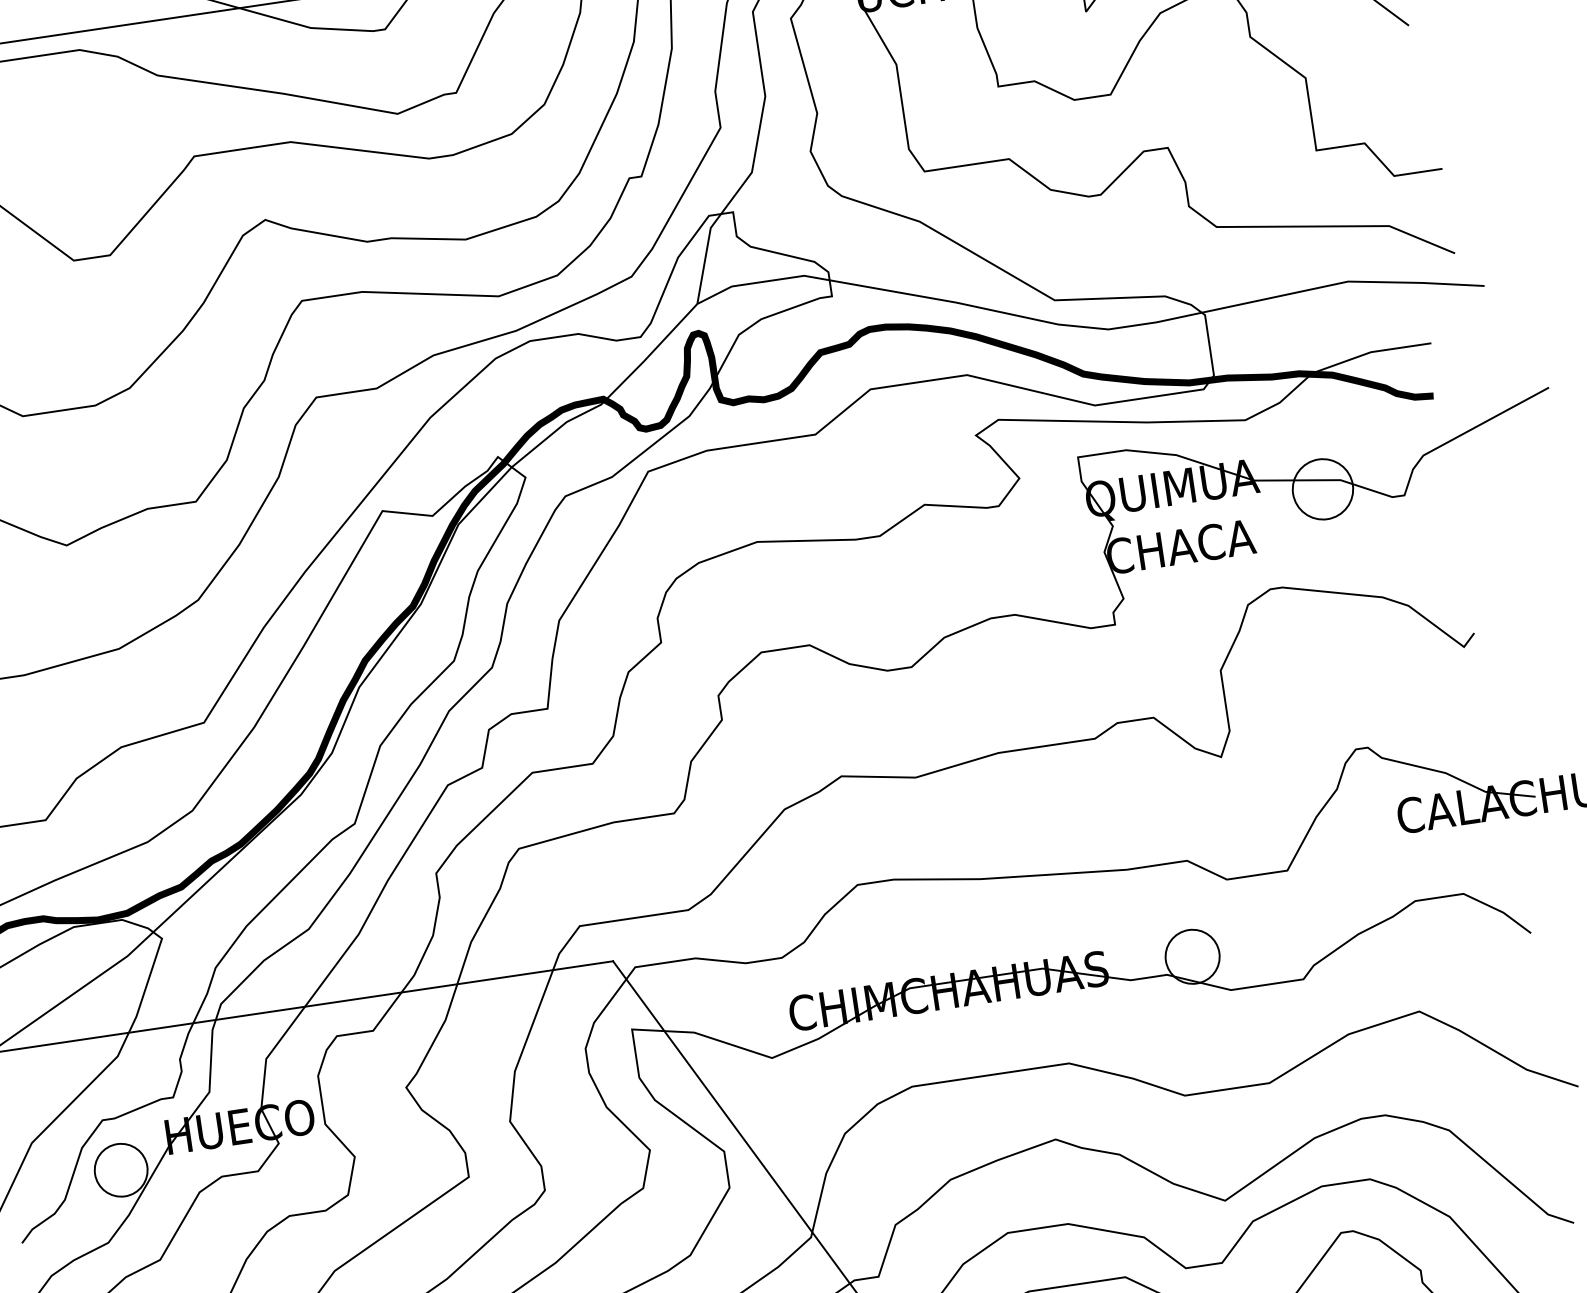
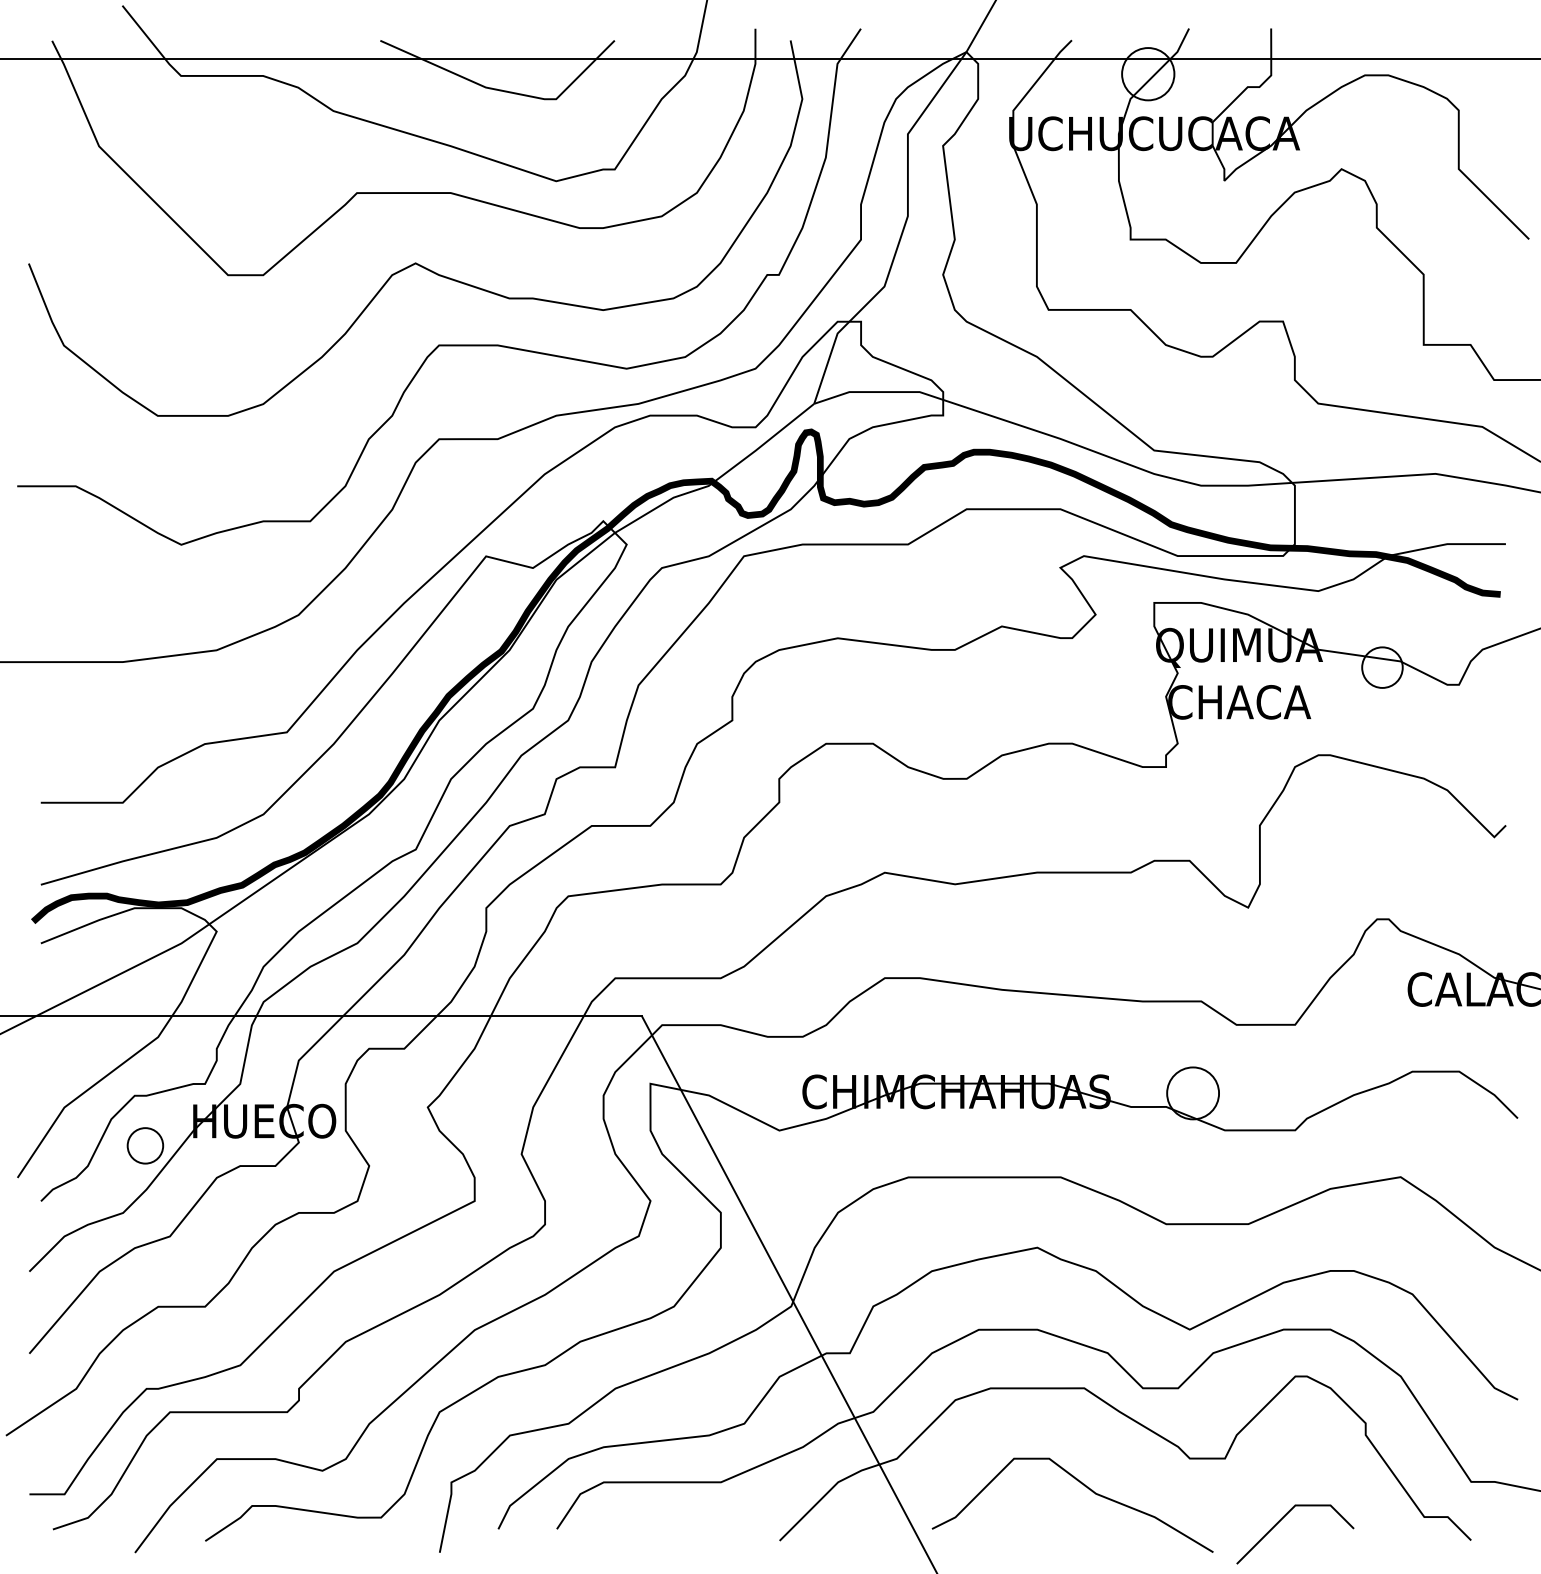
circle: (1322, 489) -> (1382, 667), size x0.7
circle: (121, 1169) -> (145, 1145), size x0.7

